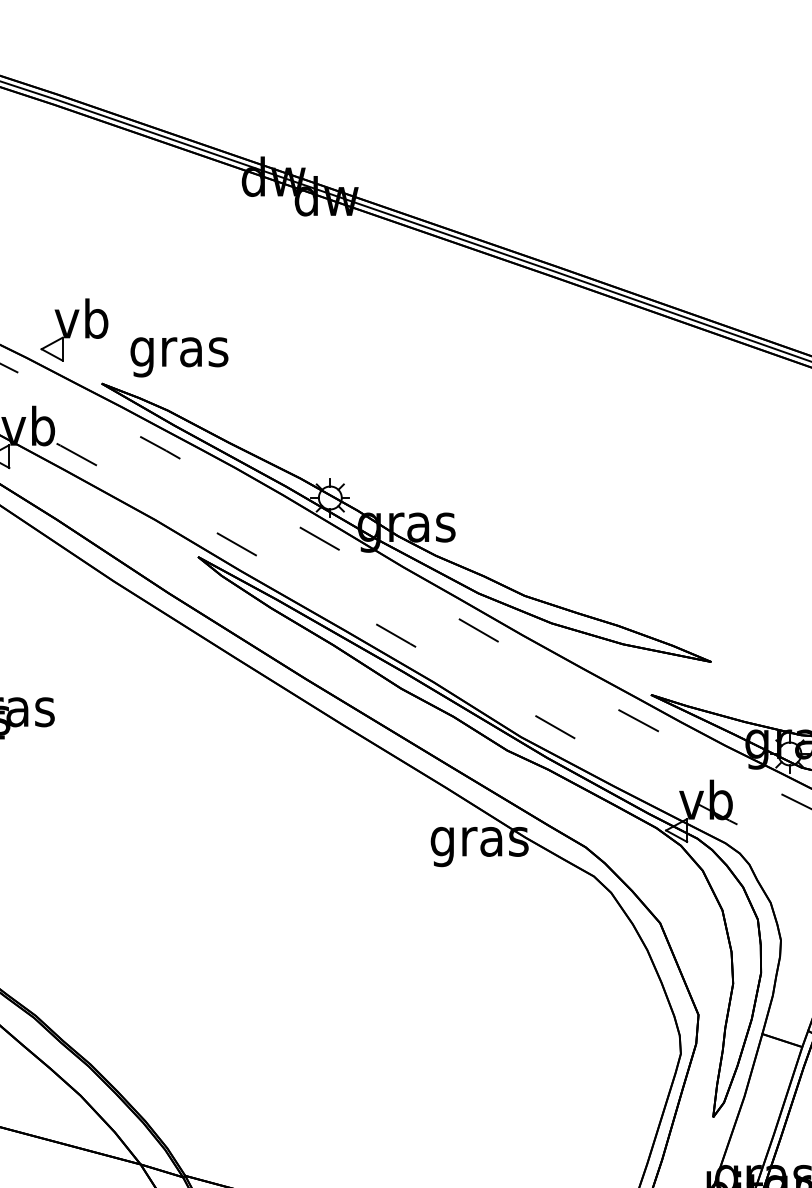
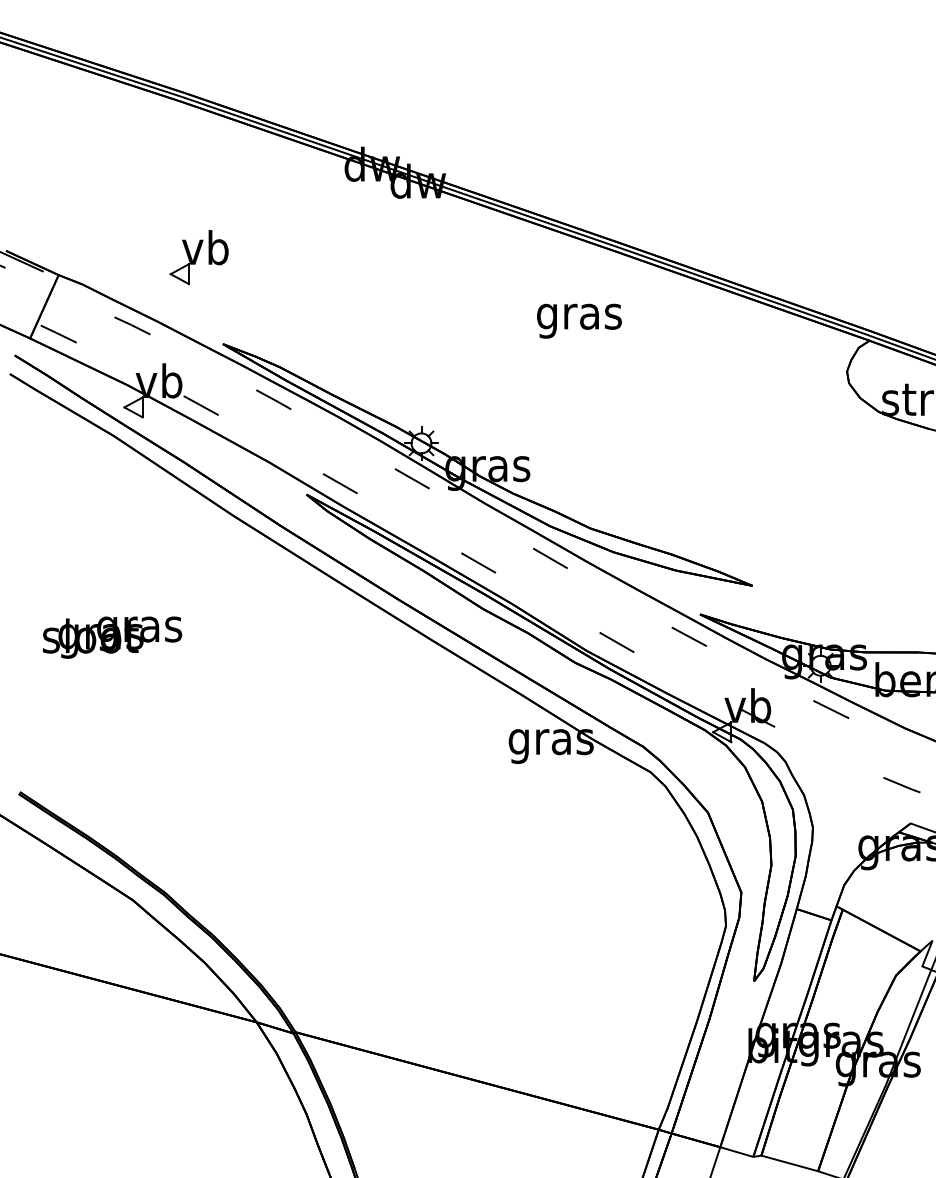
part: (73, 330) -> (198, 257), moved
text: (179, 356) -> (579, 320), moved

